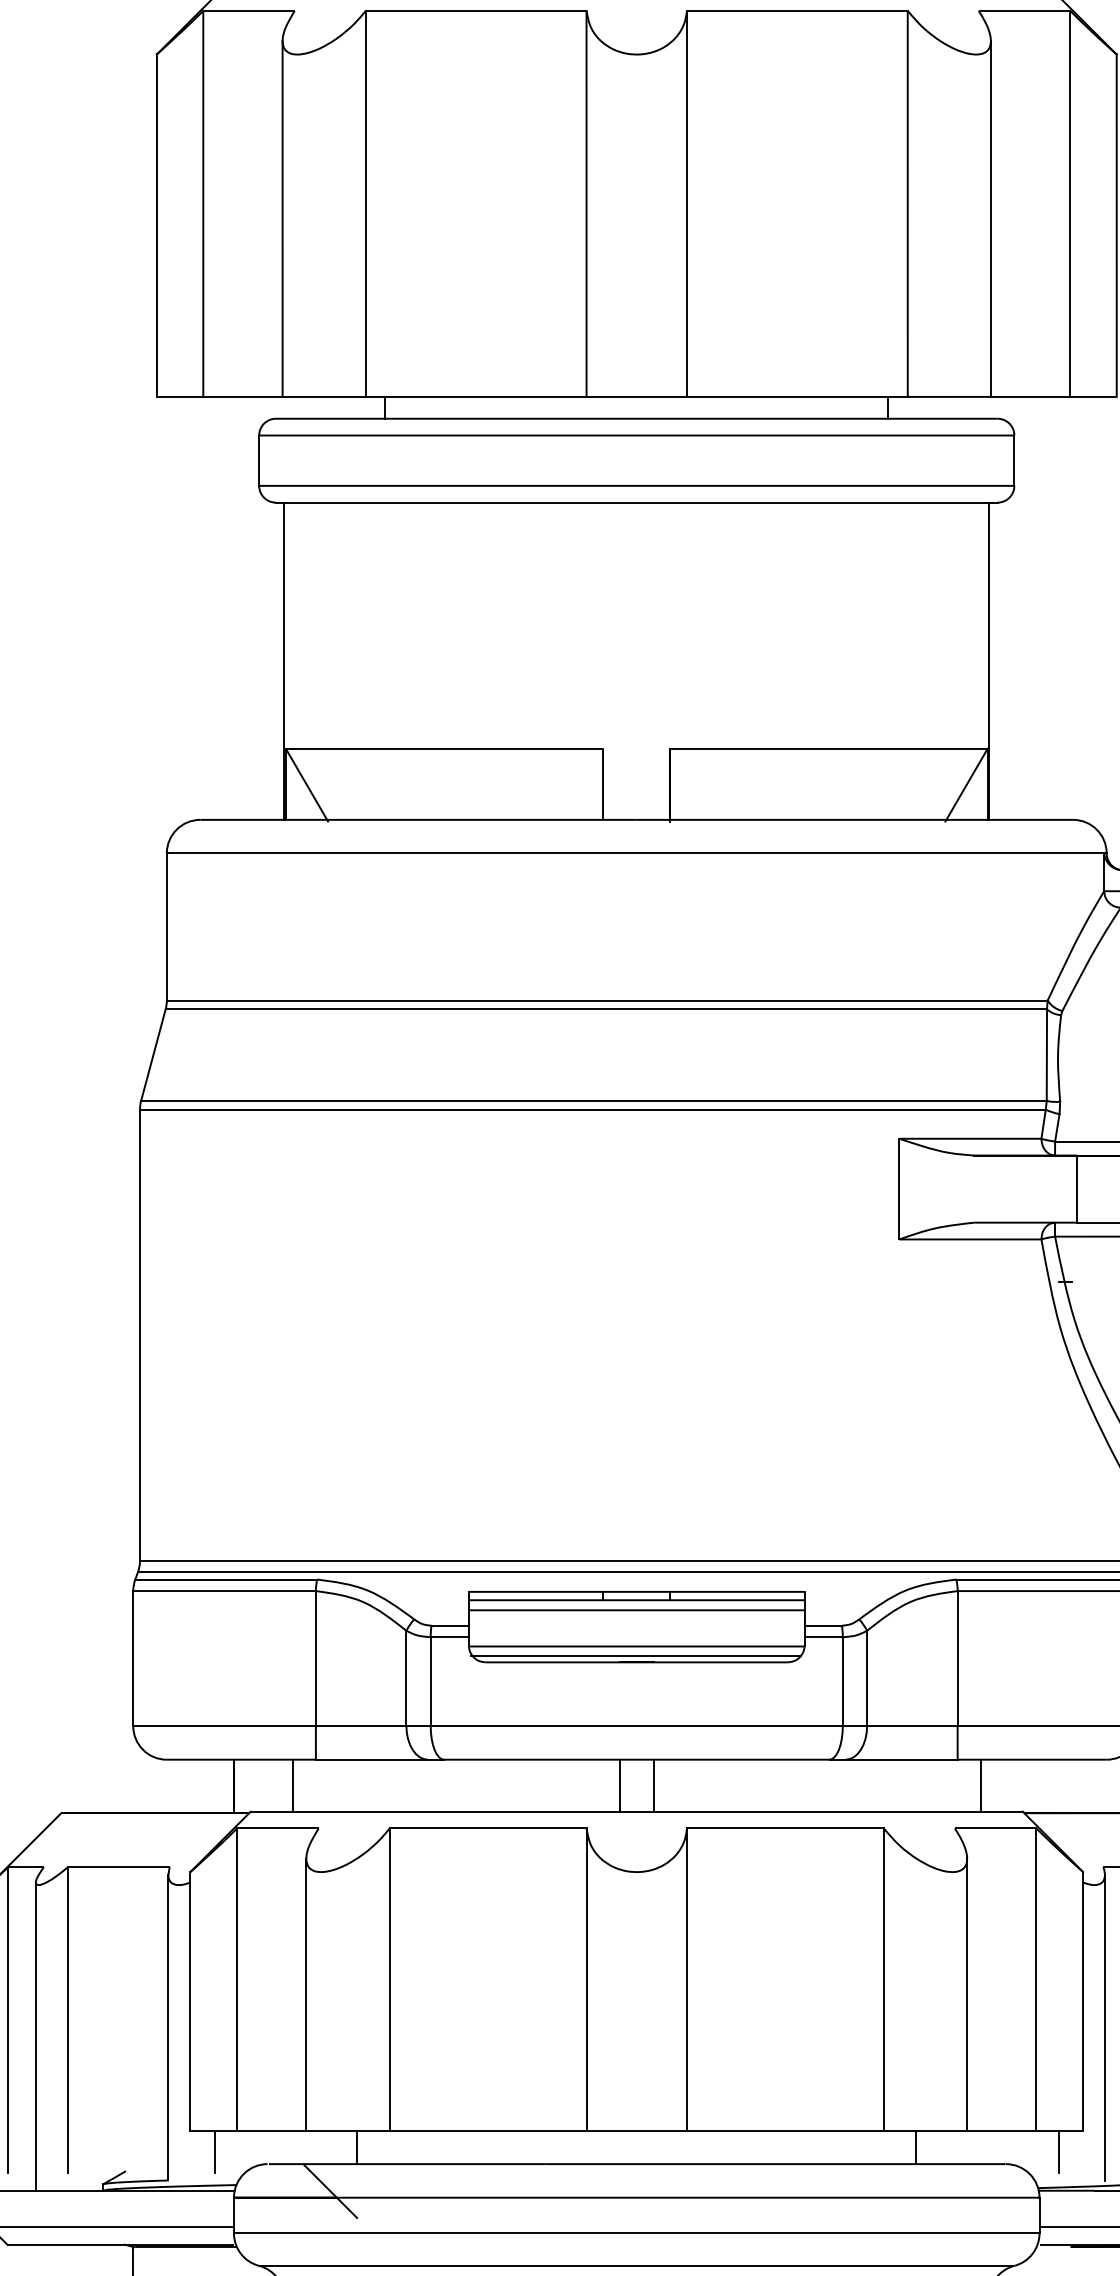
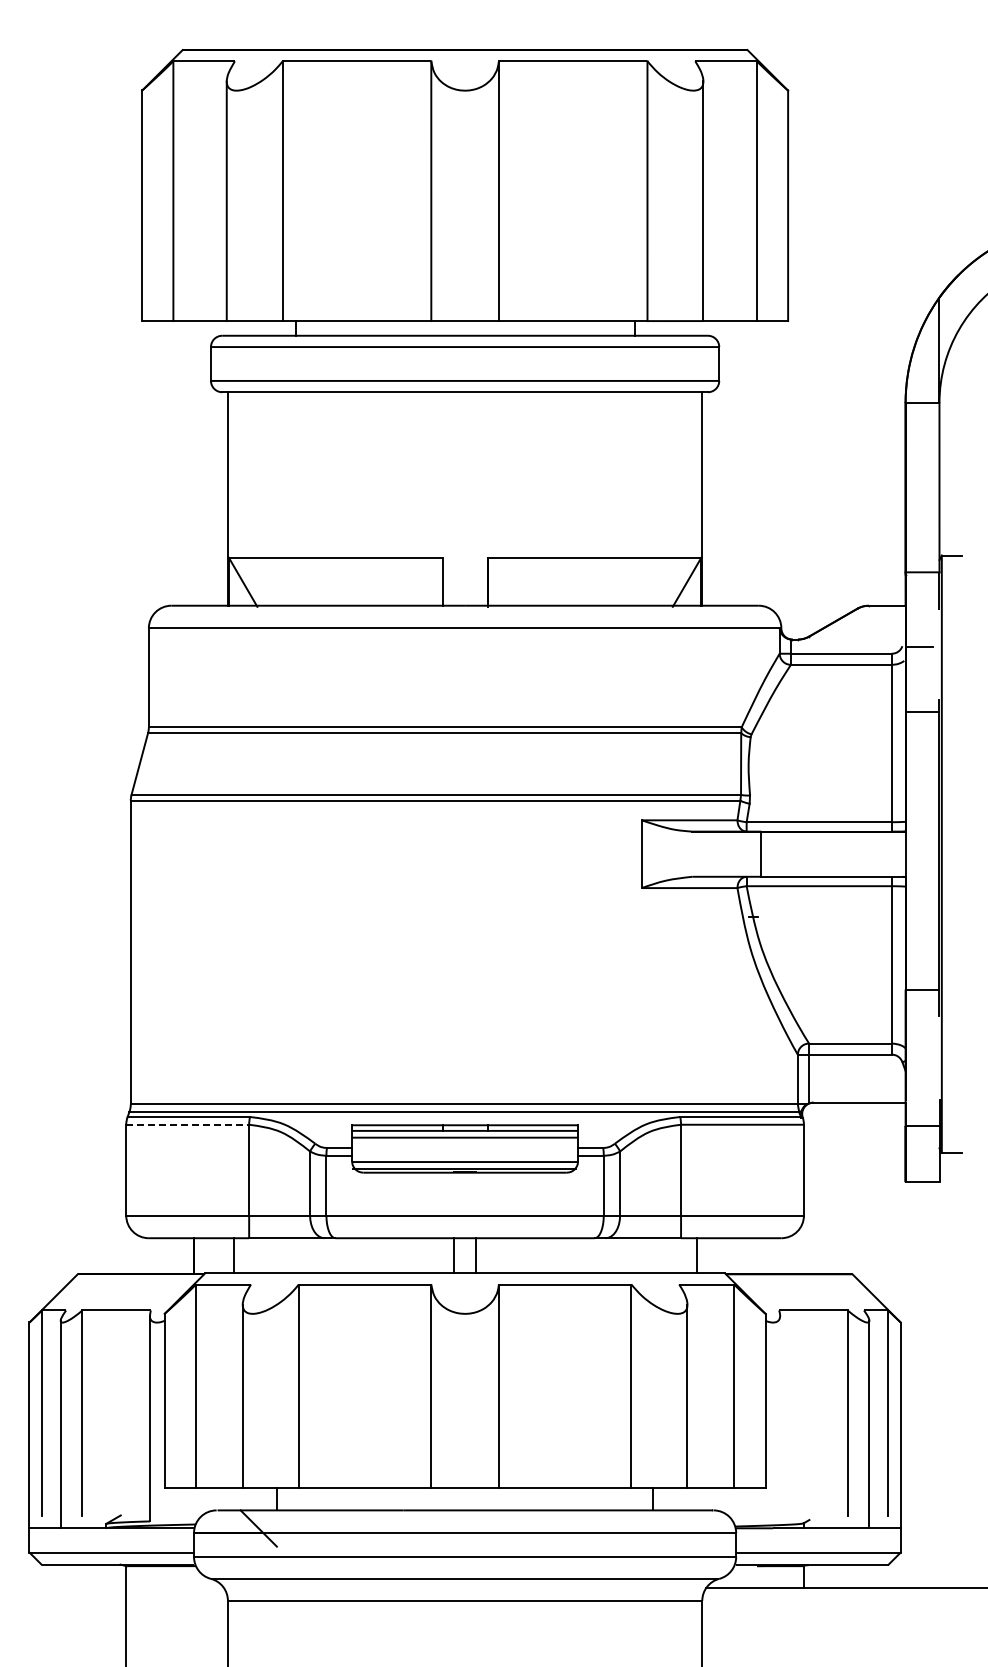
line: (225, 1590) -> (188, 1124), solid -> dashed
line: (1105, 2027) -> (780, 1418), removed
line: (213, 2150) -> (180, 1501), removed
line: (1059, 2150) -> (749, 1501), removed

